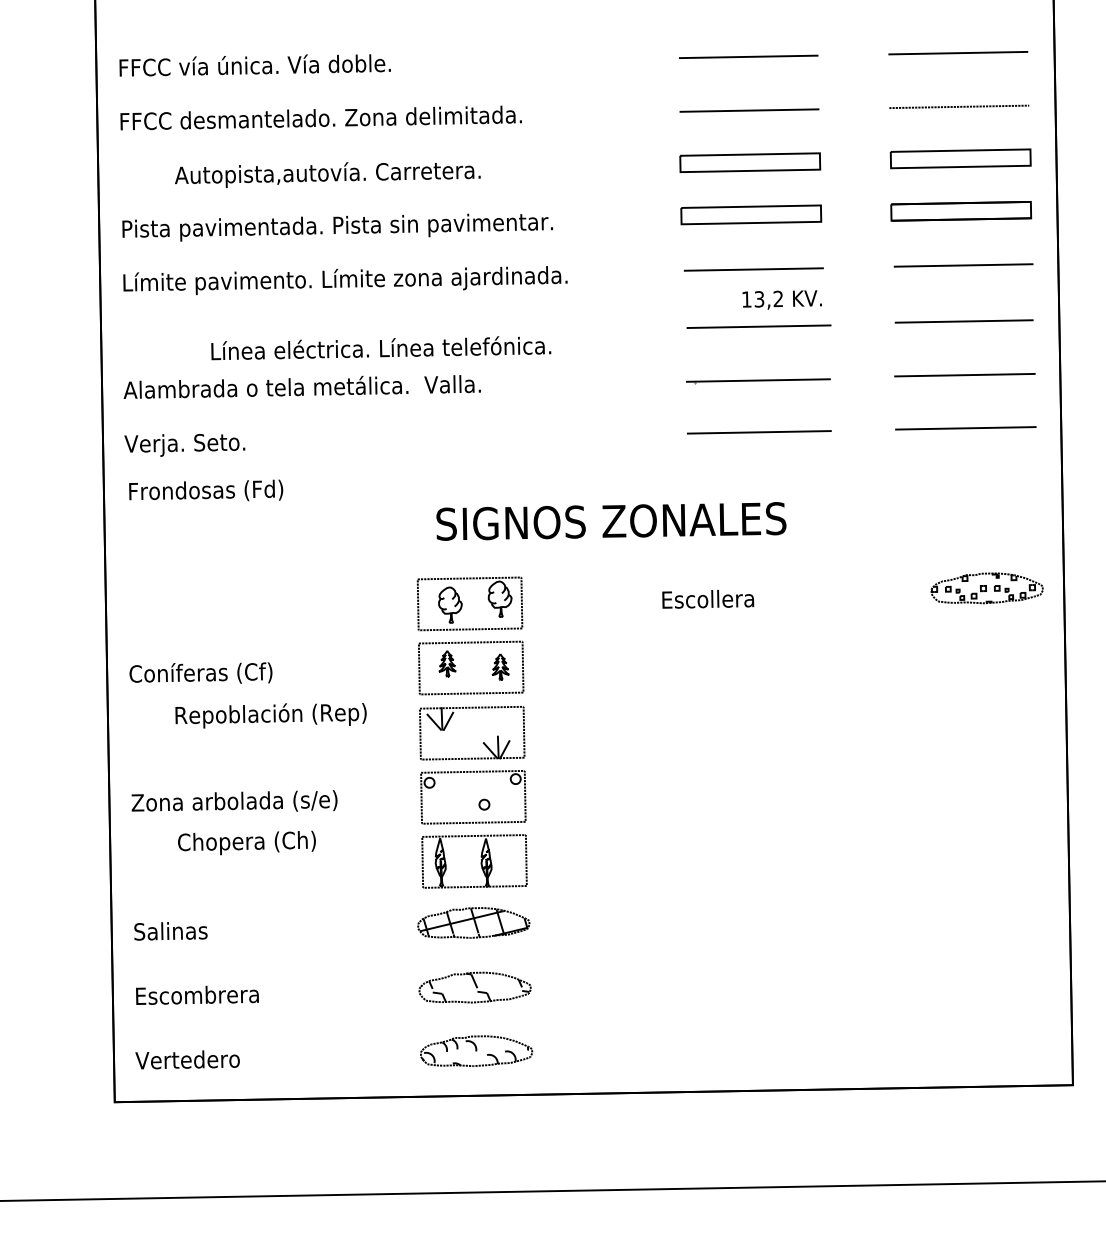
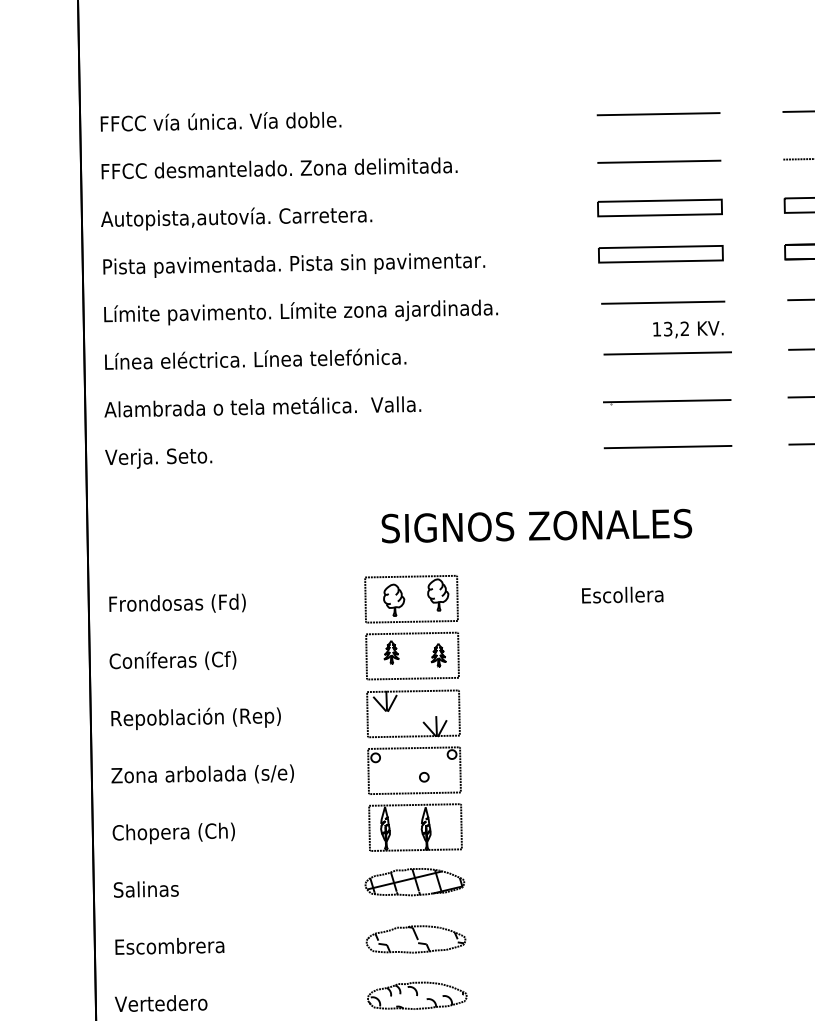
text: (327, 175) -> (236, 219), moved
text: (381, 348) -> (255, 359), moved
text: (206, 490) -> (177, 603), moved
text: (270, 715) -> (195, 718), moved
text: (246, 842) -> (173, 832), moved

